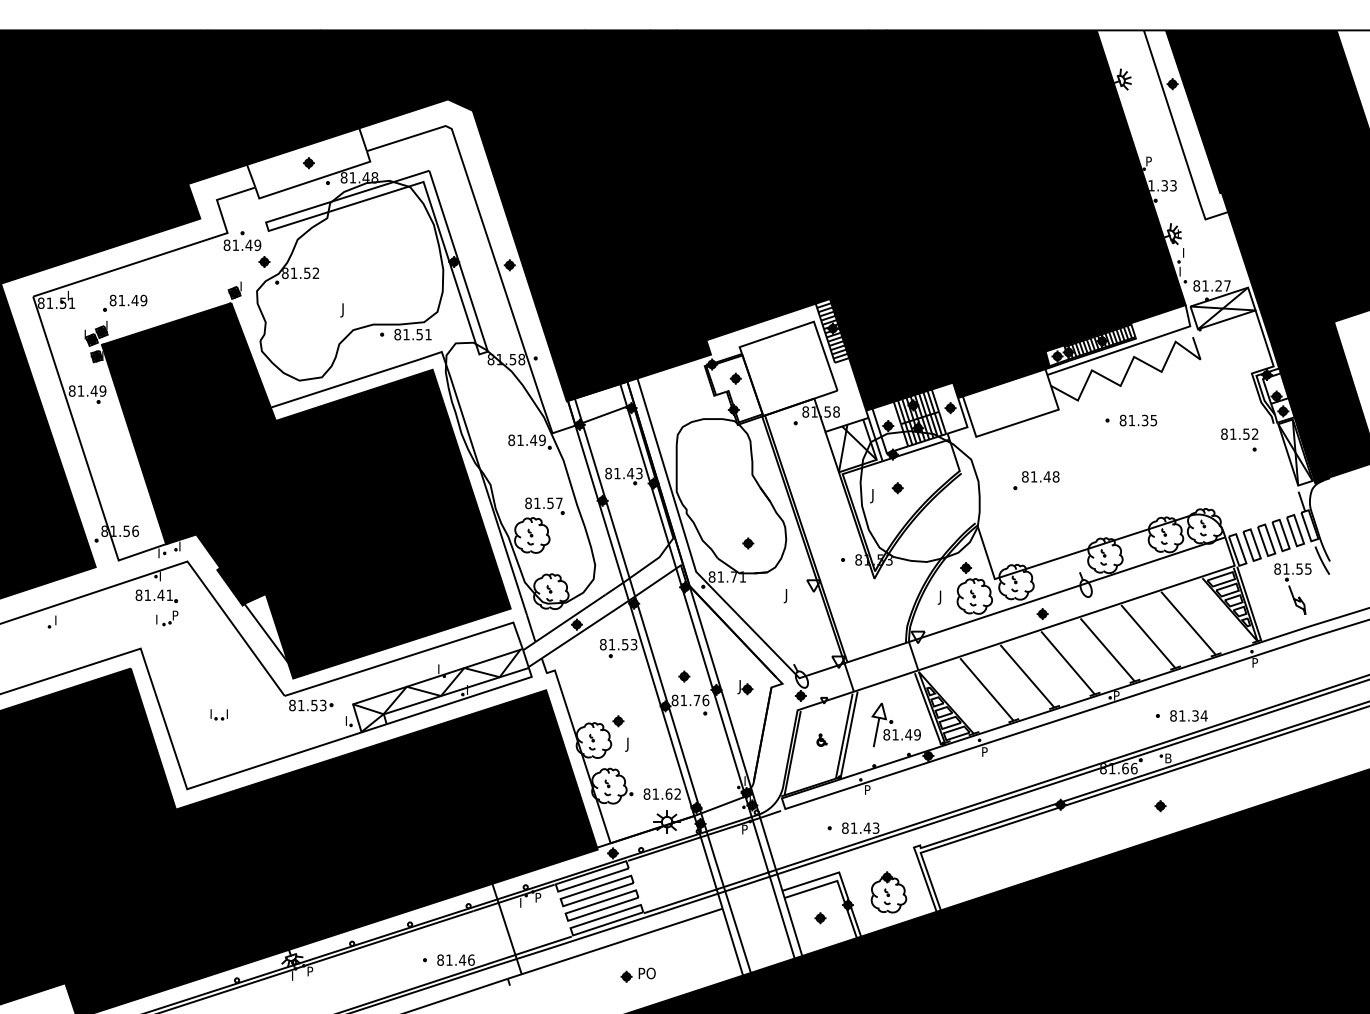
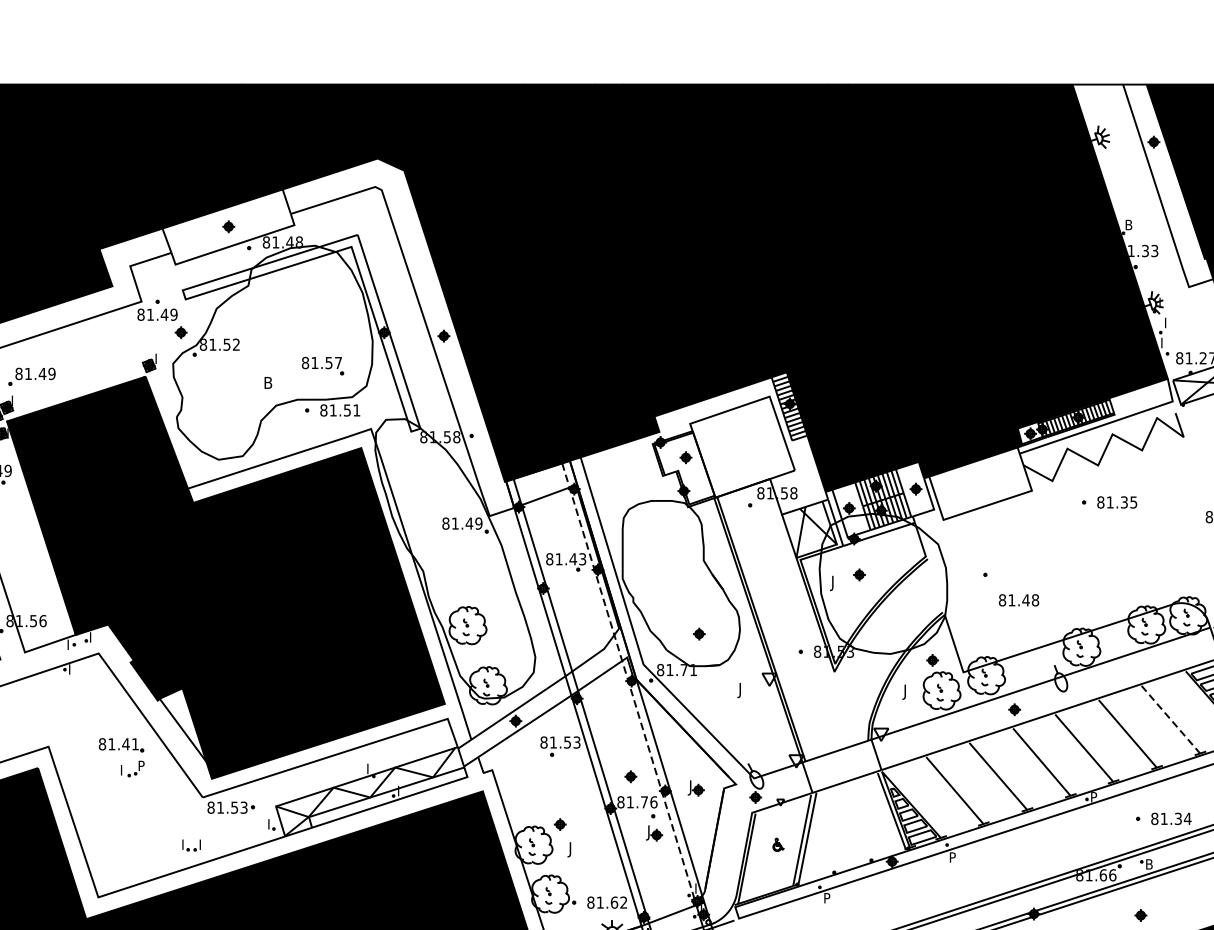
text: (1149, 161) -> (1129, 225), P -> B
text: (344, 310) -> (266, 384), J -> B
text: (1040, 476) -> (1018, 599), moved
part: (544, 505) -> (322, 365), moved
line: (682, 587) -> (628, 681), solid -> dashed
part: (156, 614) -> (121, 764), moved
line: (1188, 623) -> (1170, 719), solid -> dashed
part: (218, 714) -> (190, 845), moved
part: (895, 724) -> (857, 828), removed
part: (706, 729) -> (654, 833), added

